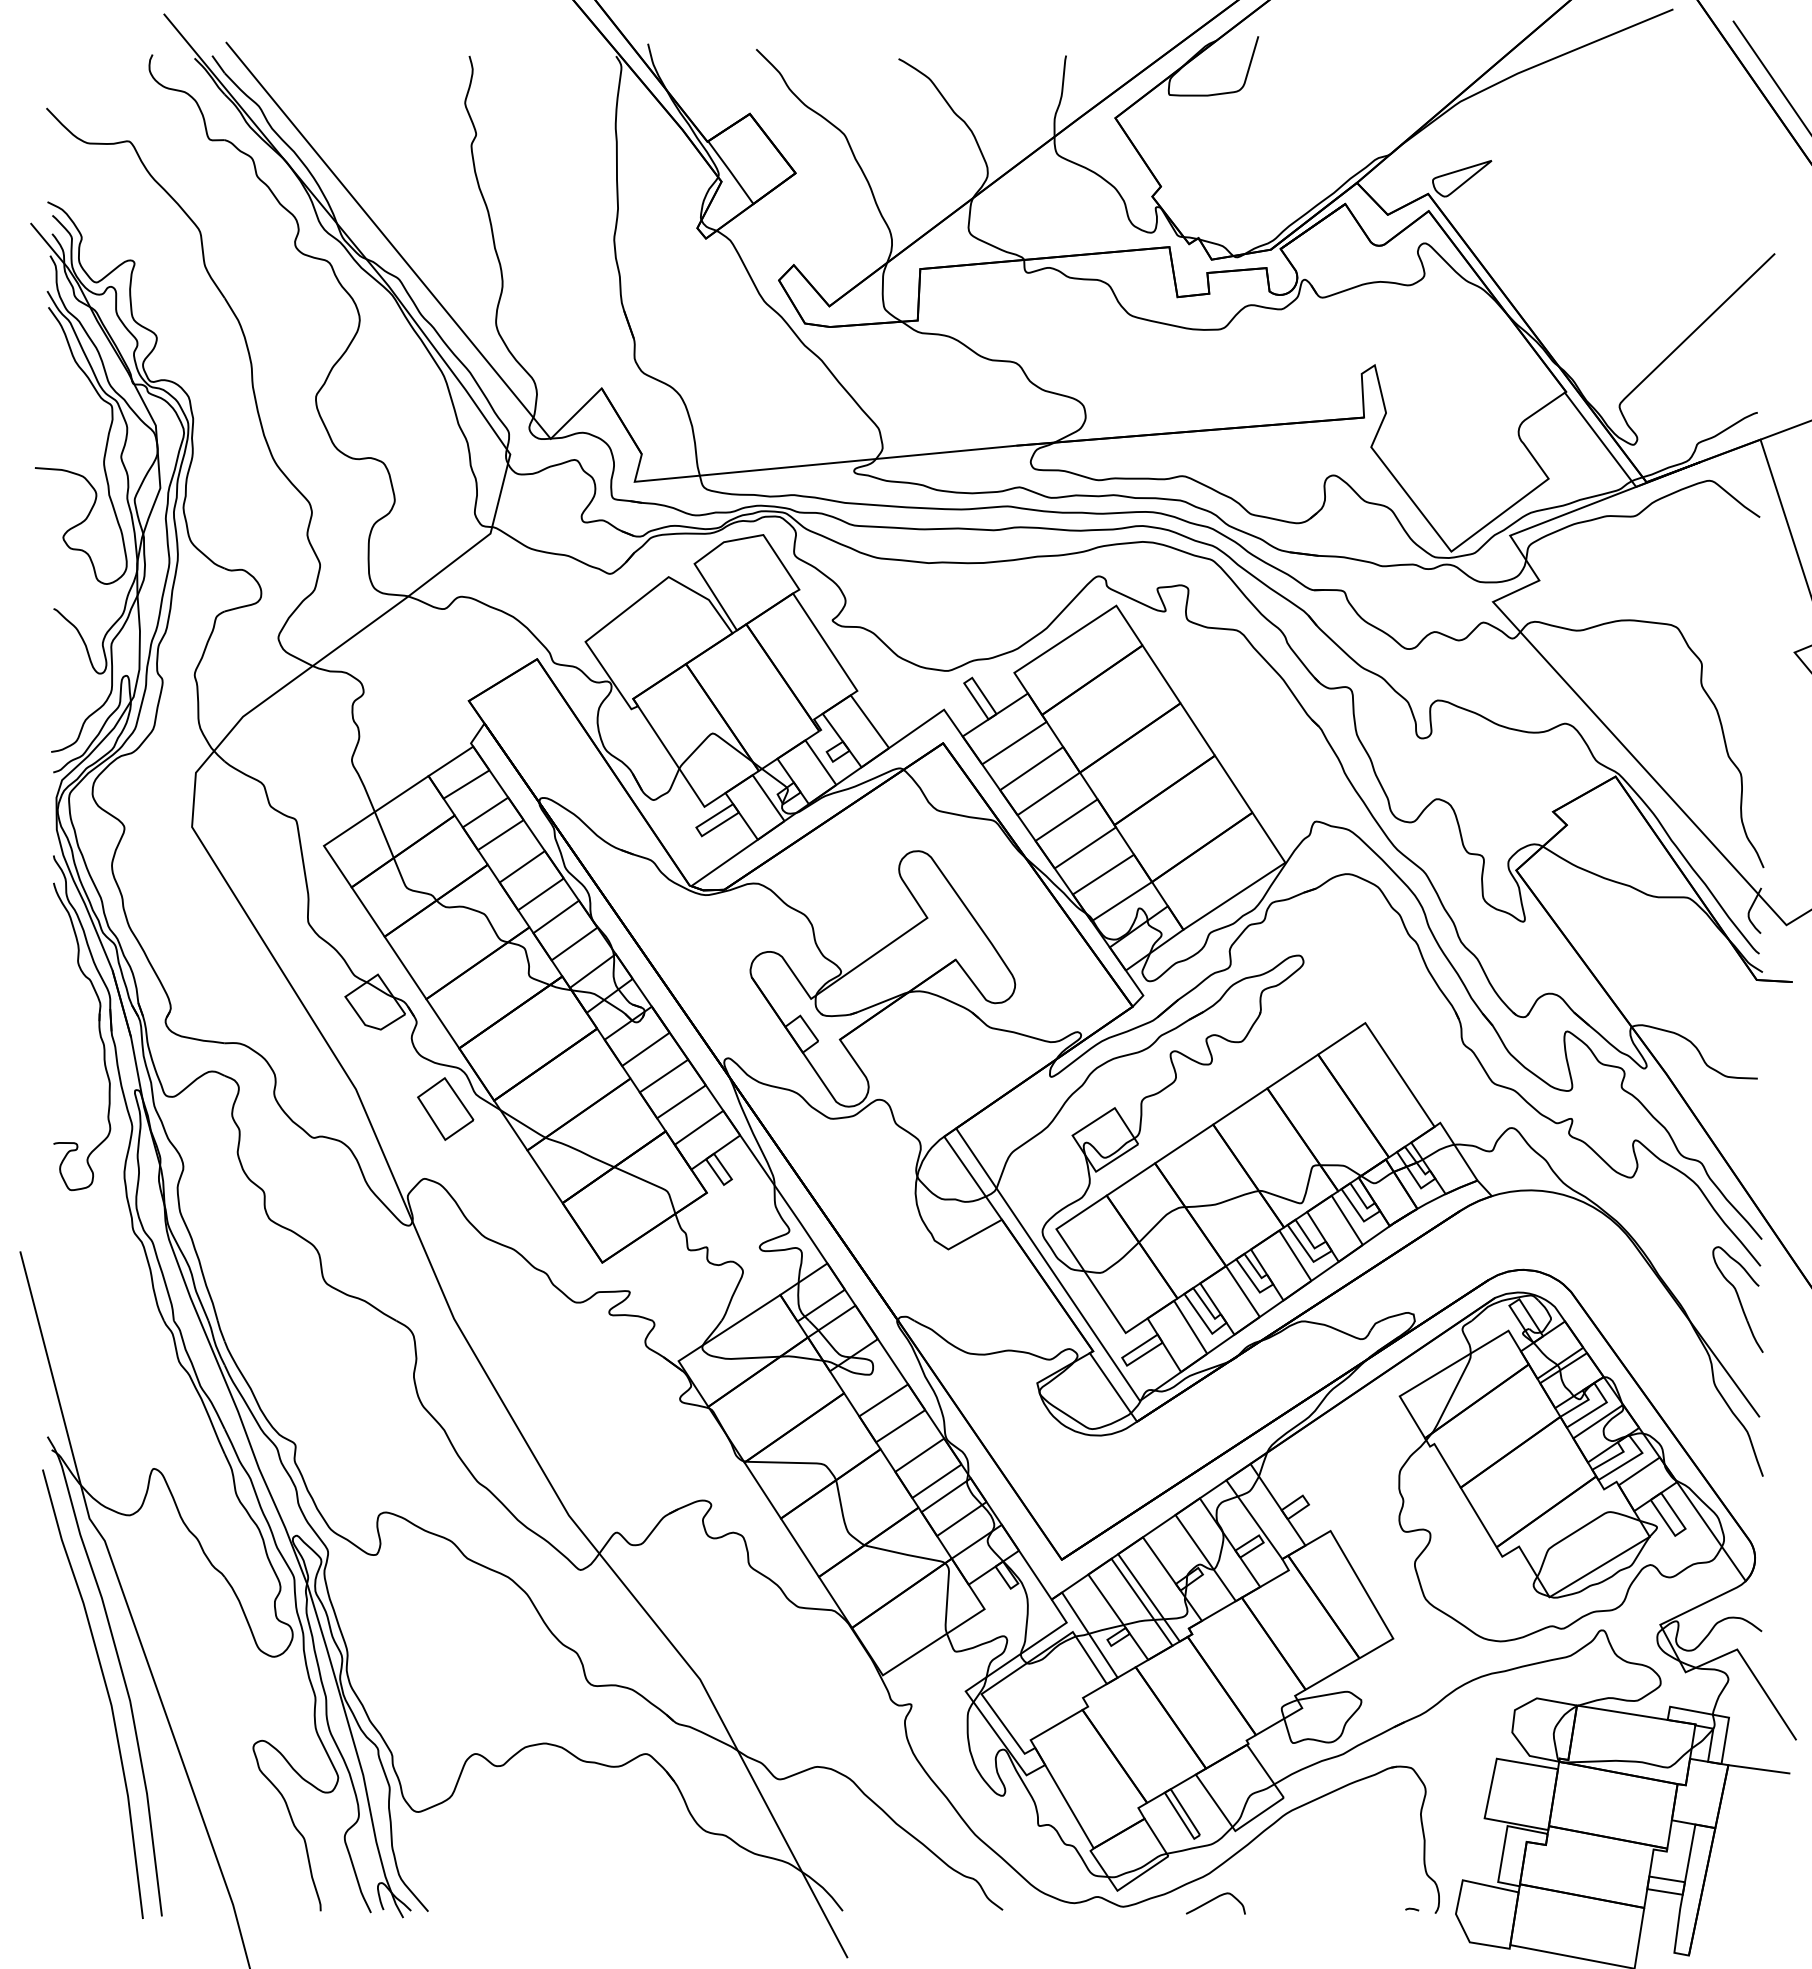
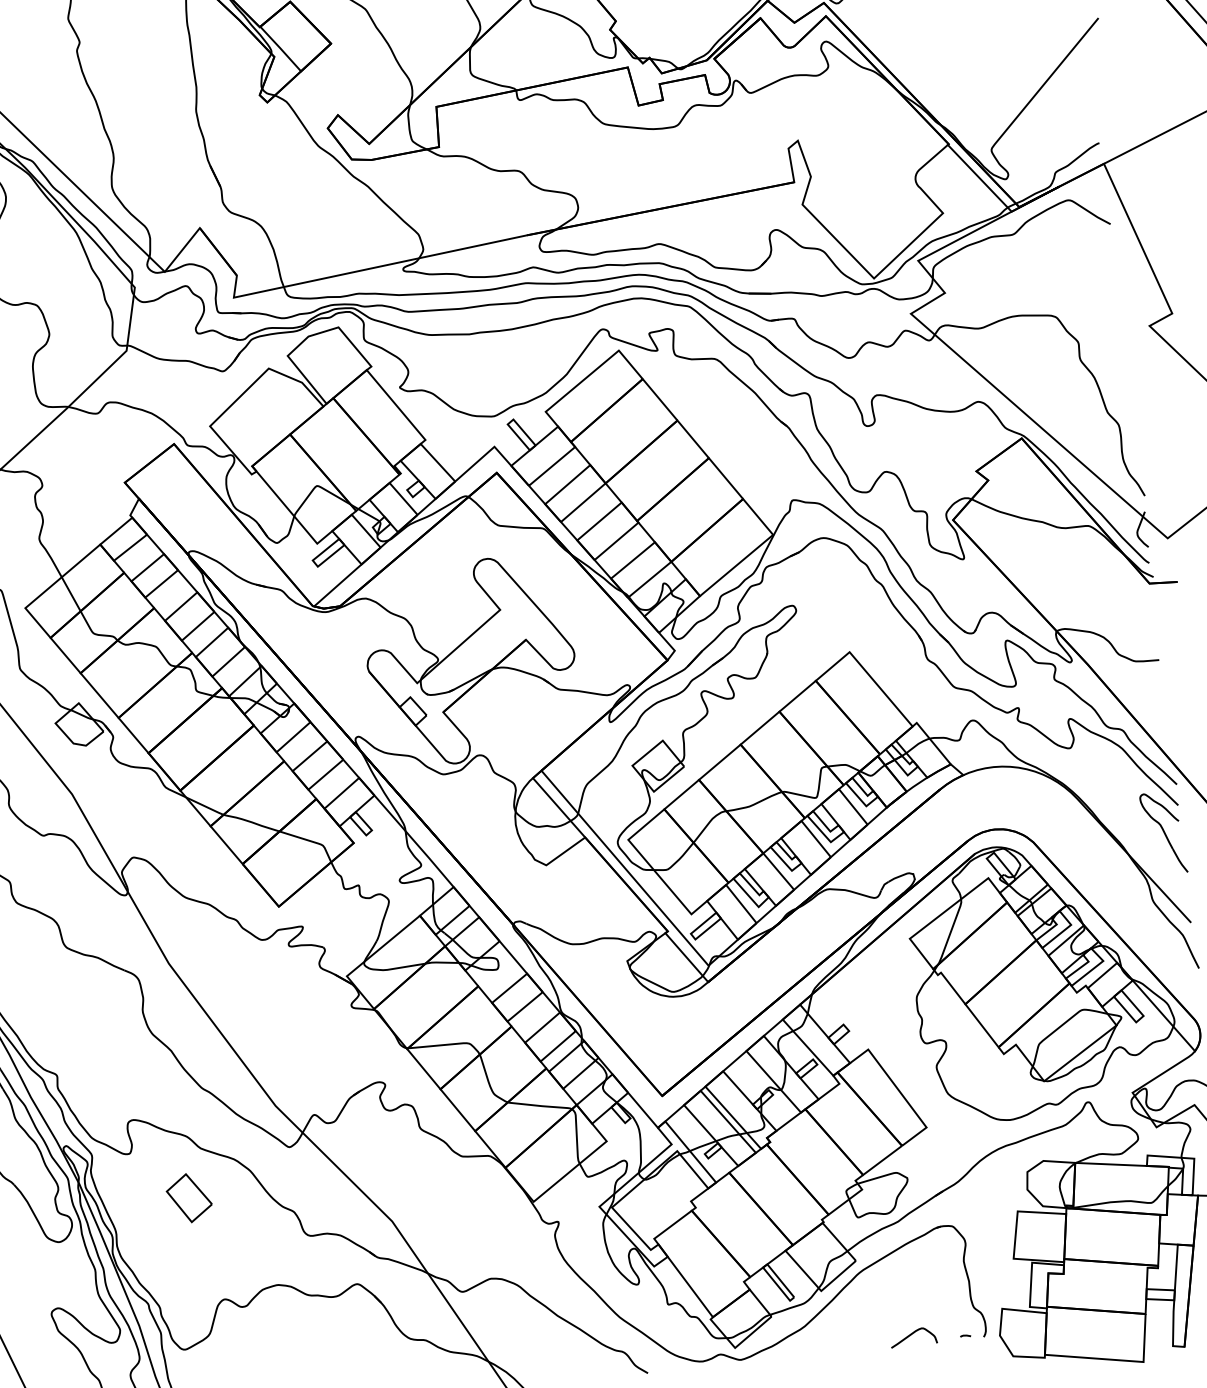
part: (445, 1108) -> (189, 1197), moved
curve: (1213, 1900) -> (911, 1335), moved

